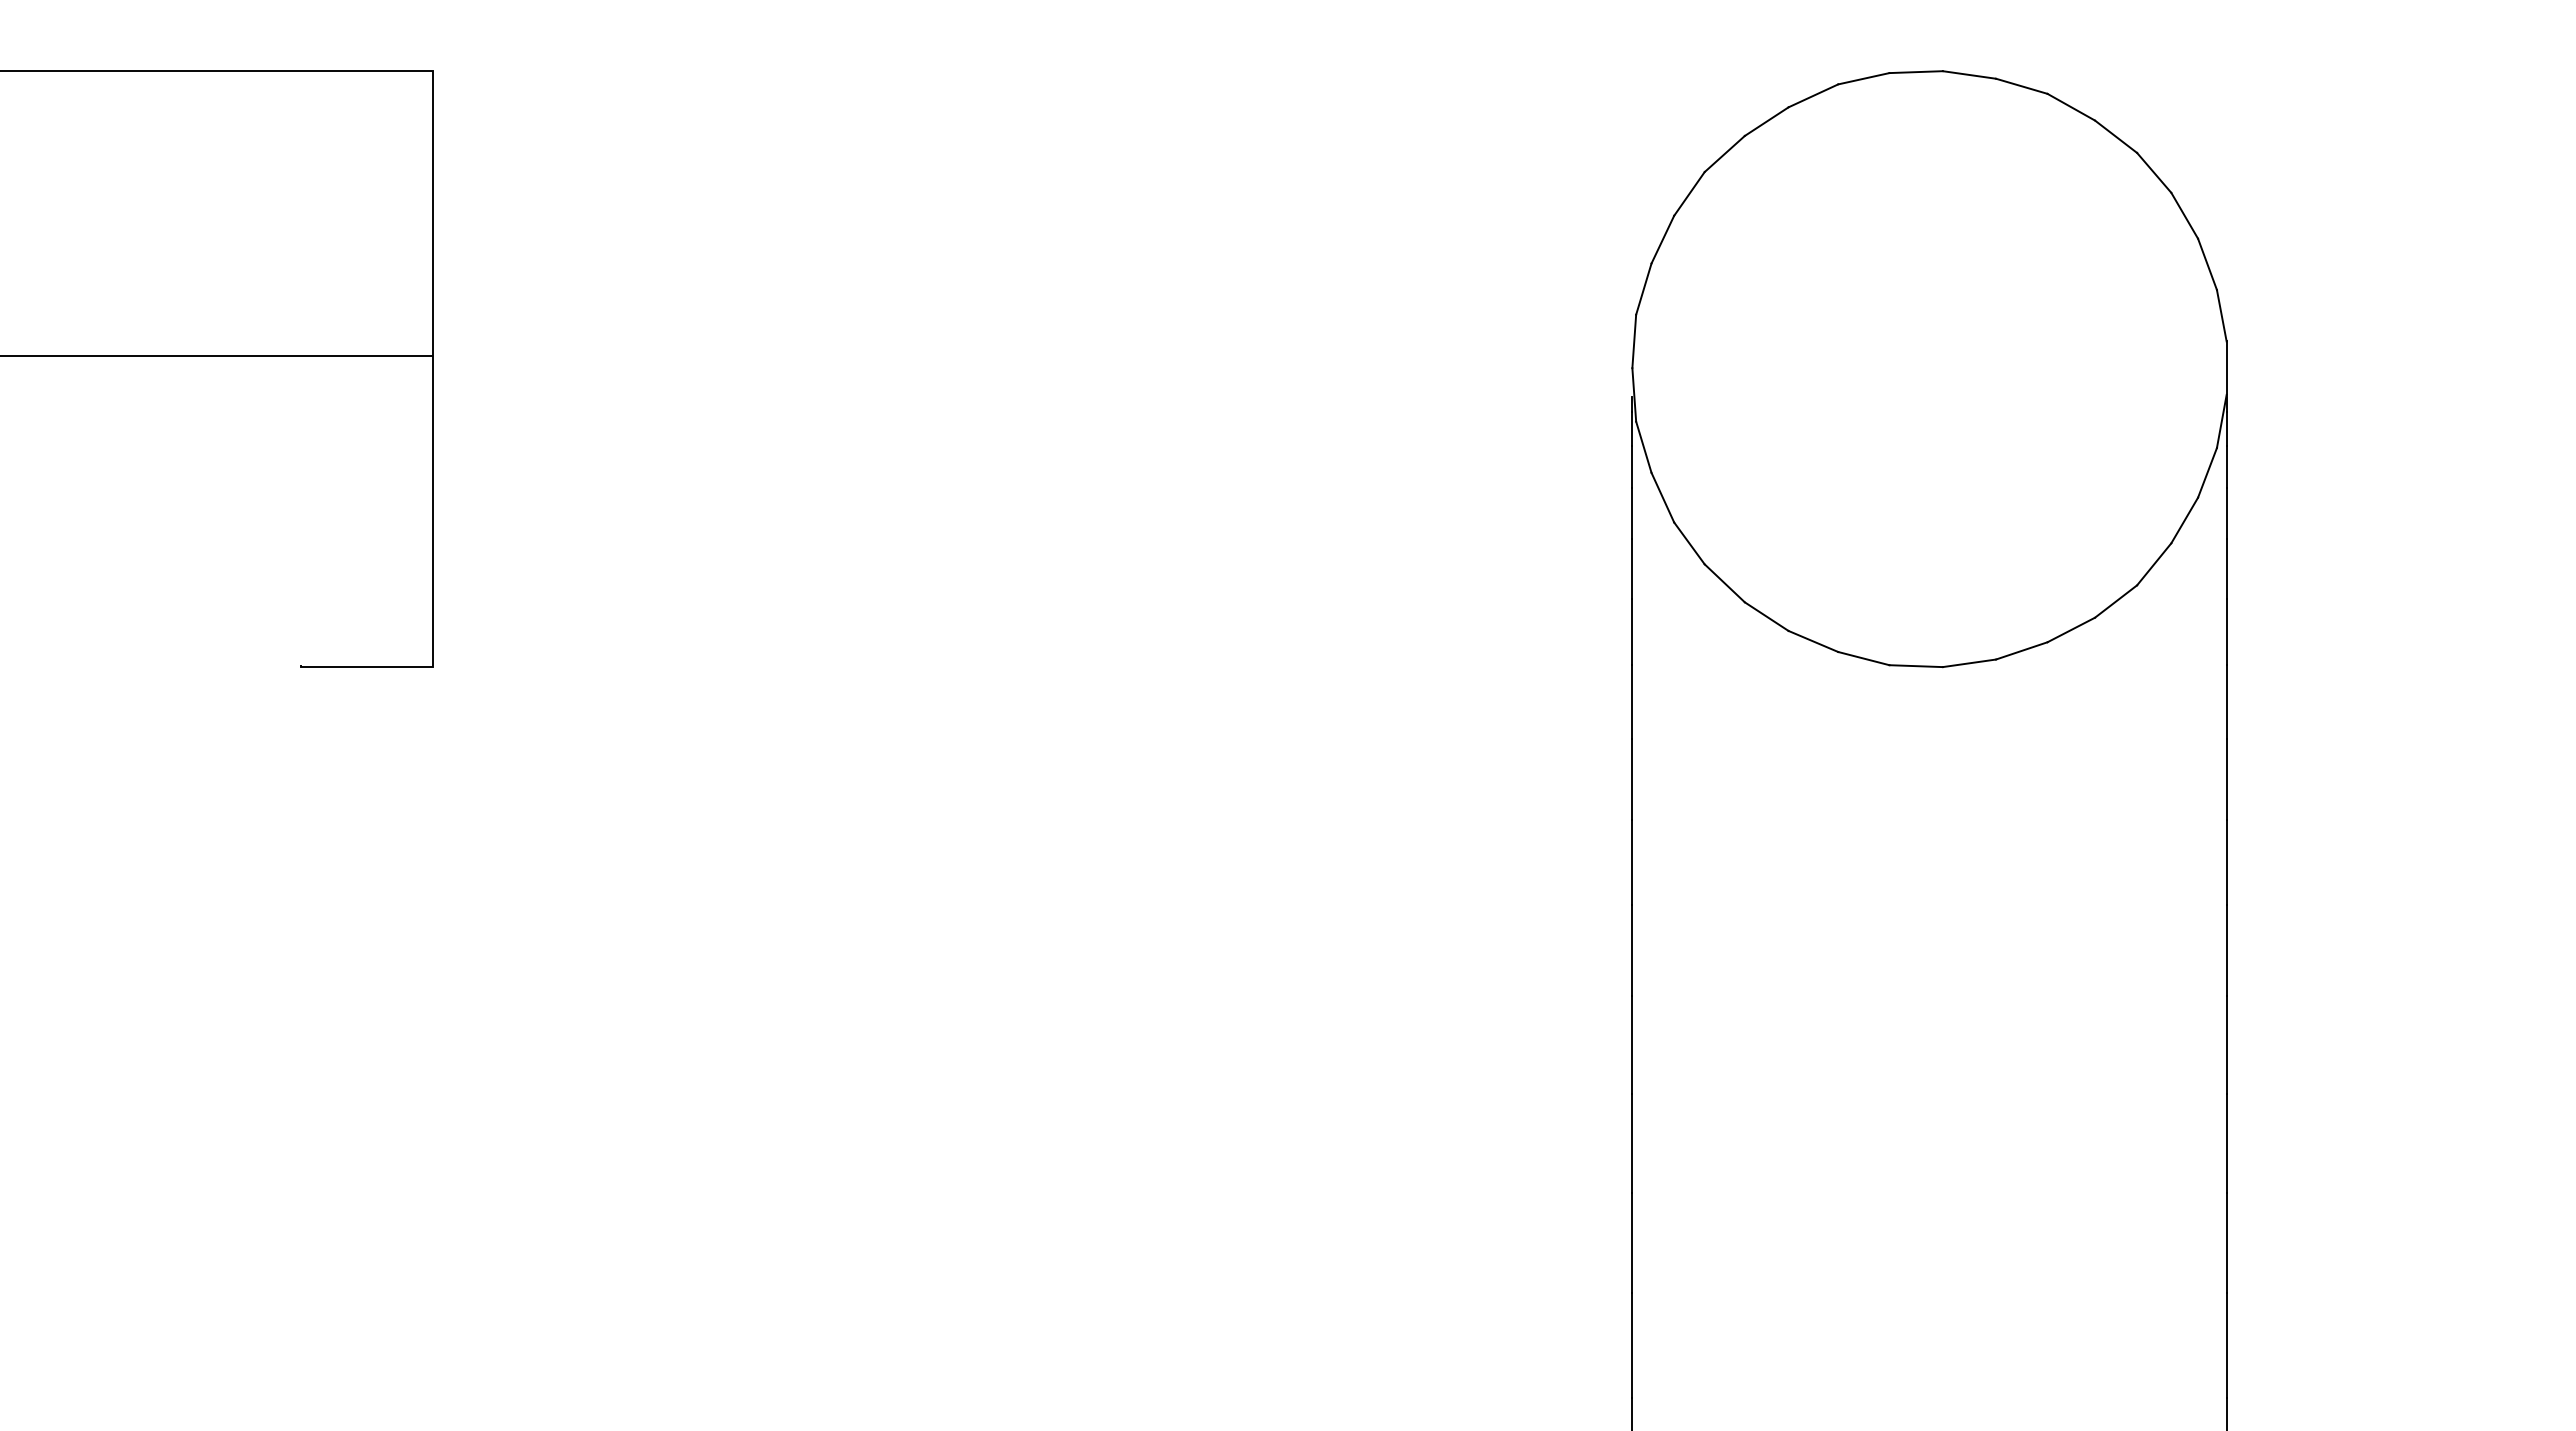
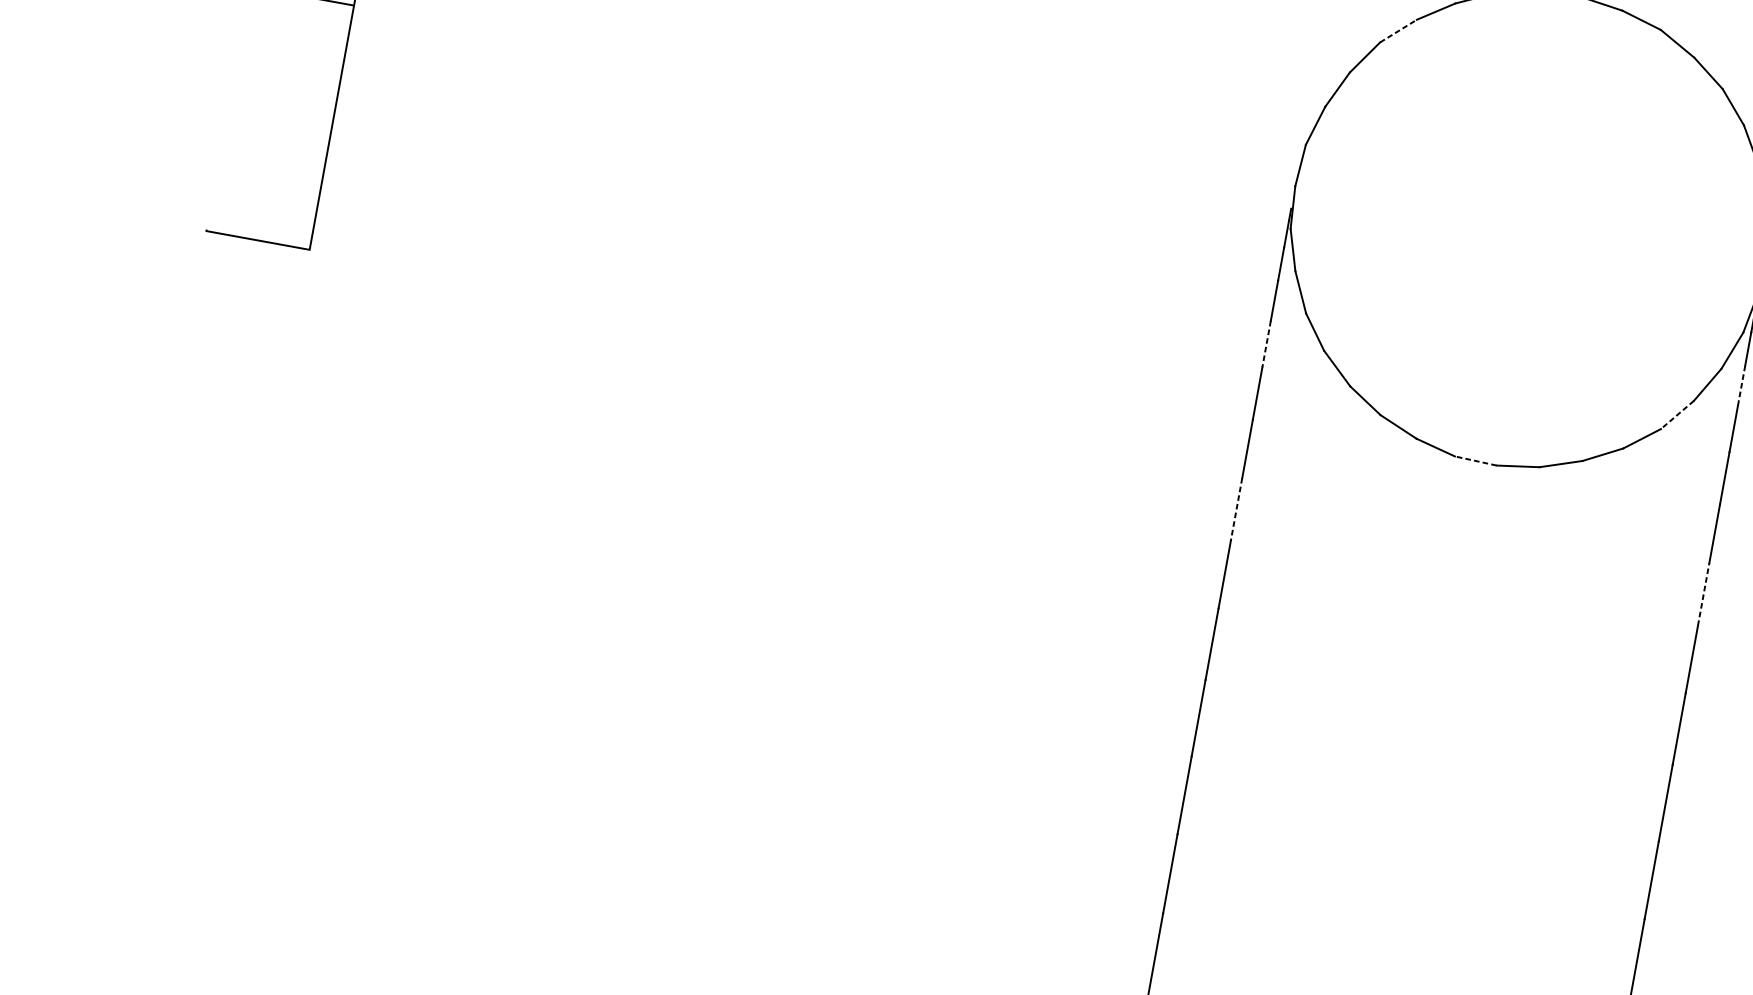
line: (1725, 153) -> (1399, 30), solid -> dashed
line: (2226, 513) -> (1741, 385), solid -> dashed
line: (2153, 564) -> (1676, 415), solid -> dashed
line: (1632, 569) -> (1266, 344), solid -> dashed
line: (1916, 666) -> (1476, 461), solid -> dashed
line: (2226, 778) -> (1703, 593), solid -> dashed
line: (1632, 779) -> (1236, 509), solid -> dashed

